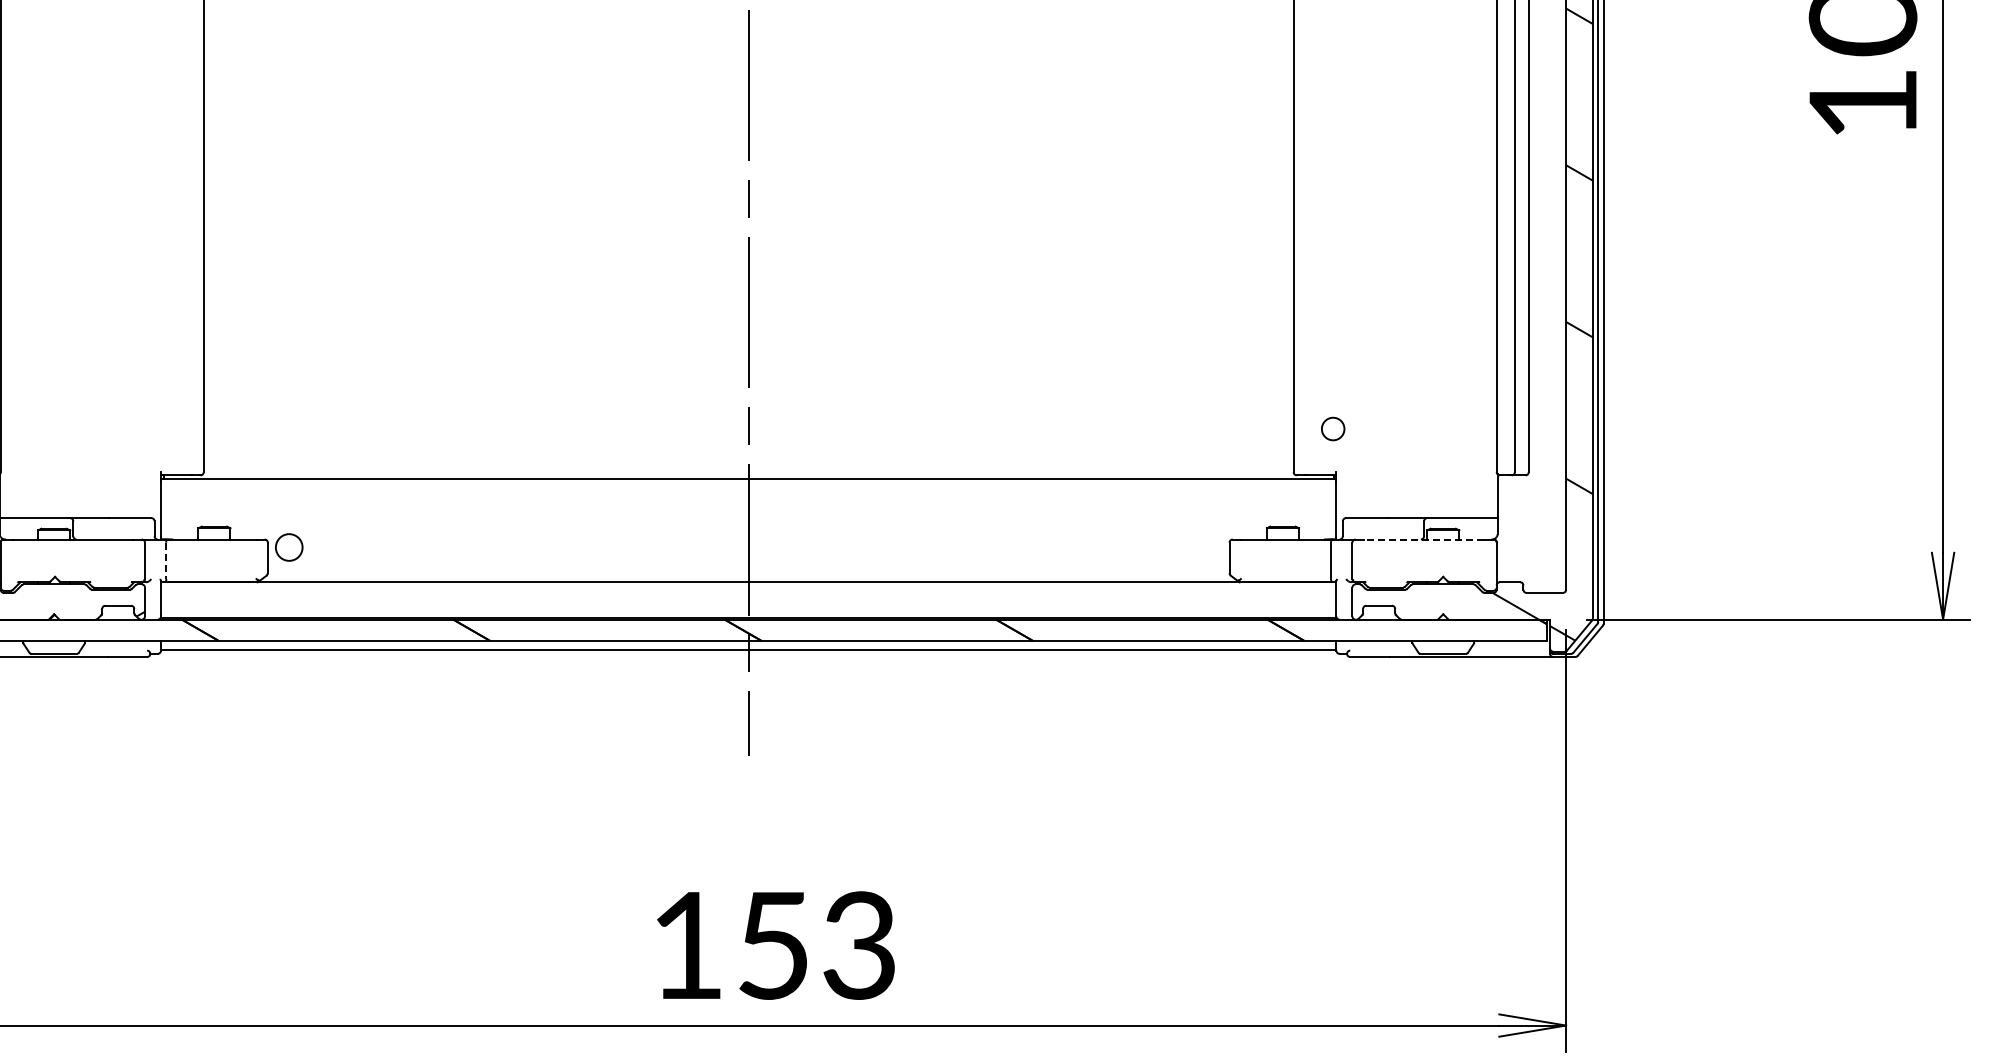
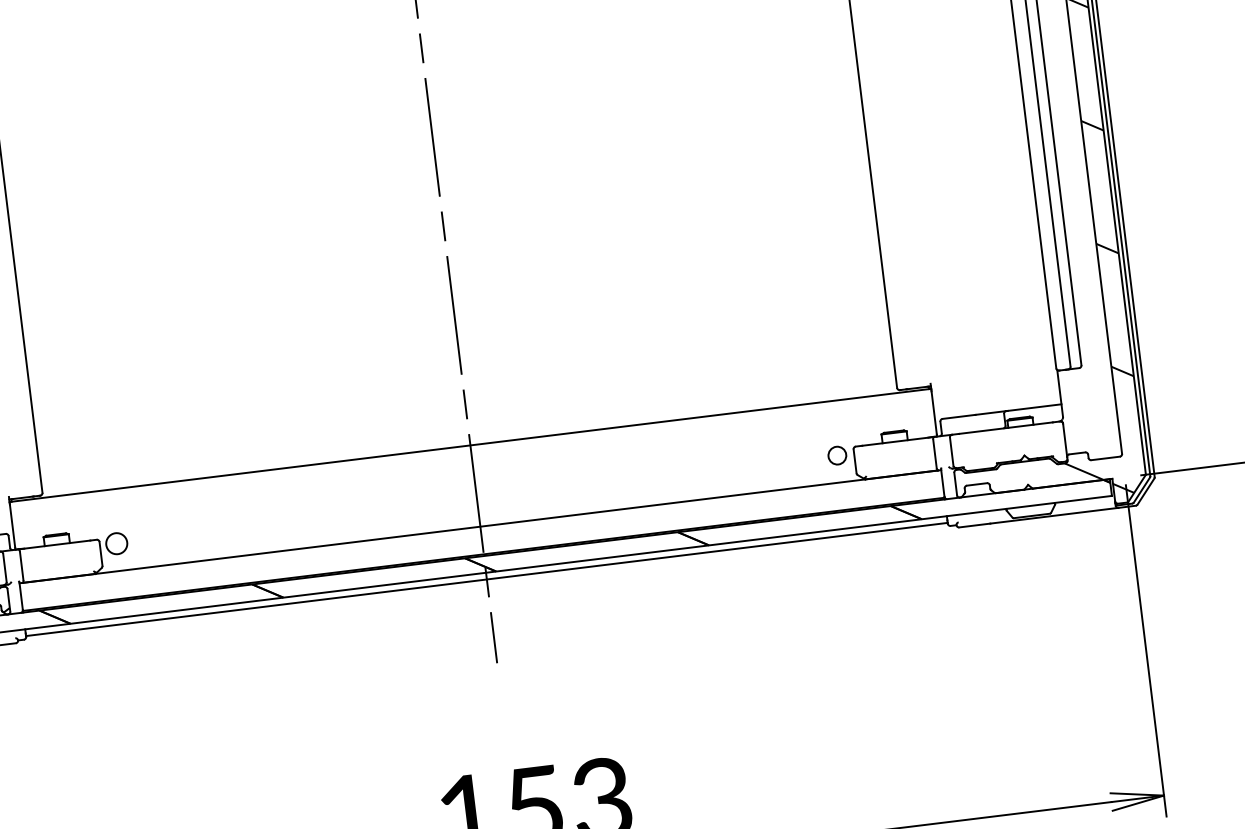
circle: (1333, 428) -> (837, 455), moved
line: (1424, 539) -> (1006, 428), dashed -> solid
line: (166, 561) -> (21, 566), dashed -> solid

